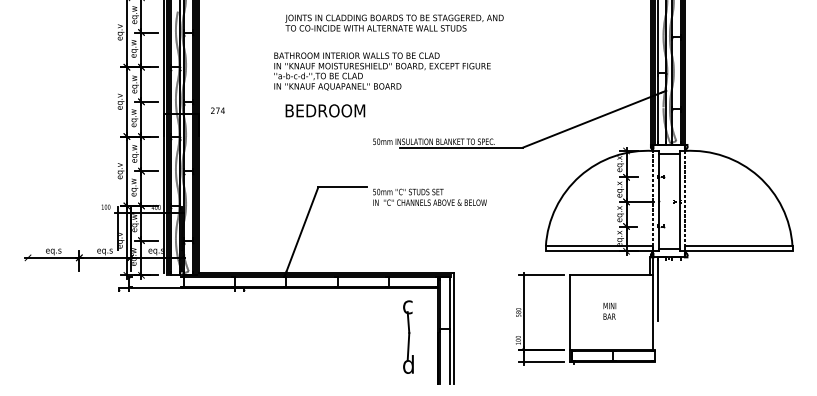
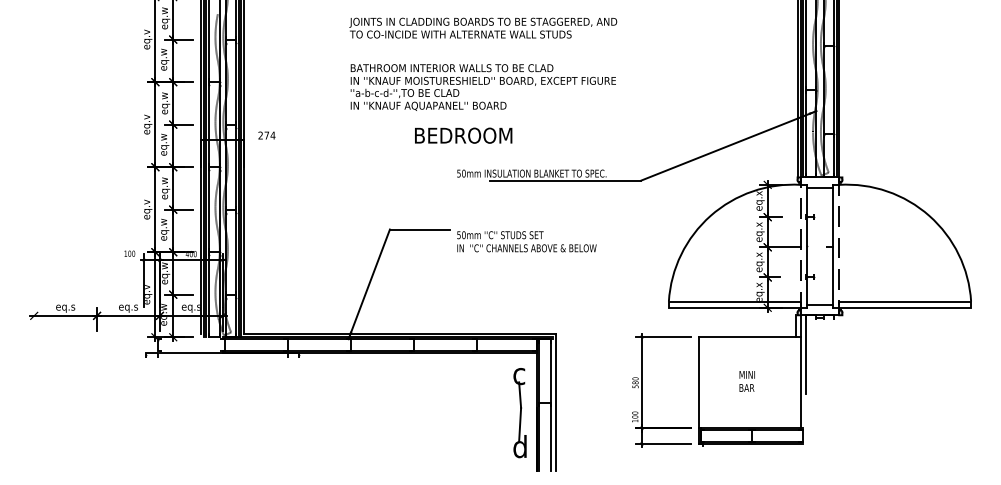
text: (382, 71) -> (483, 87), moved
text: (325, 110) -> (463, 135), moved
part: (408, 336) -> (520, 412), moved

